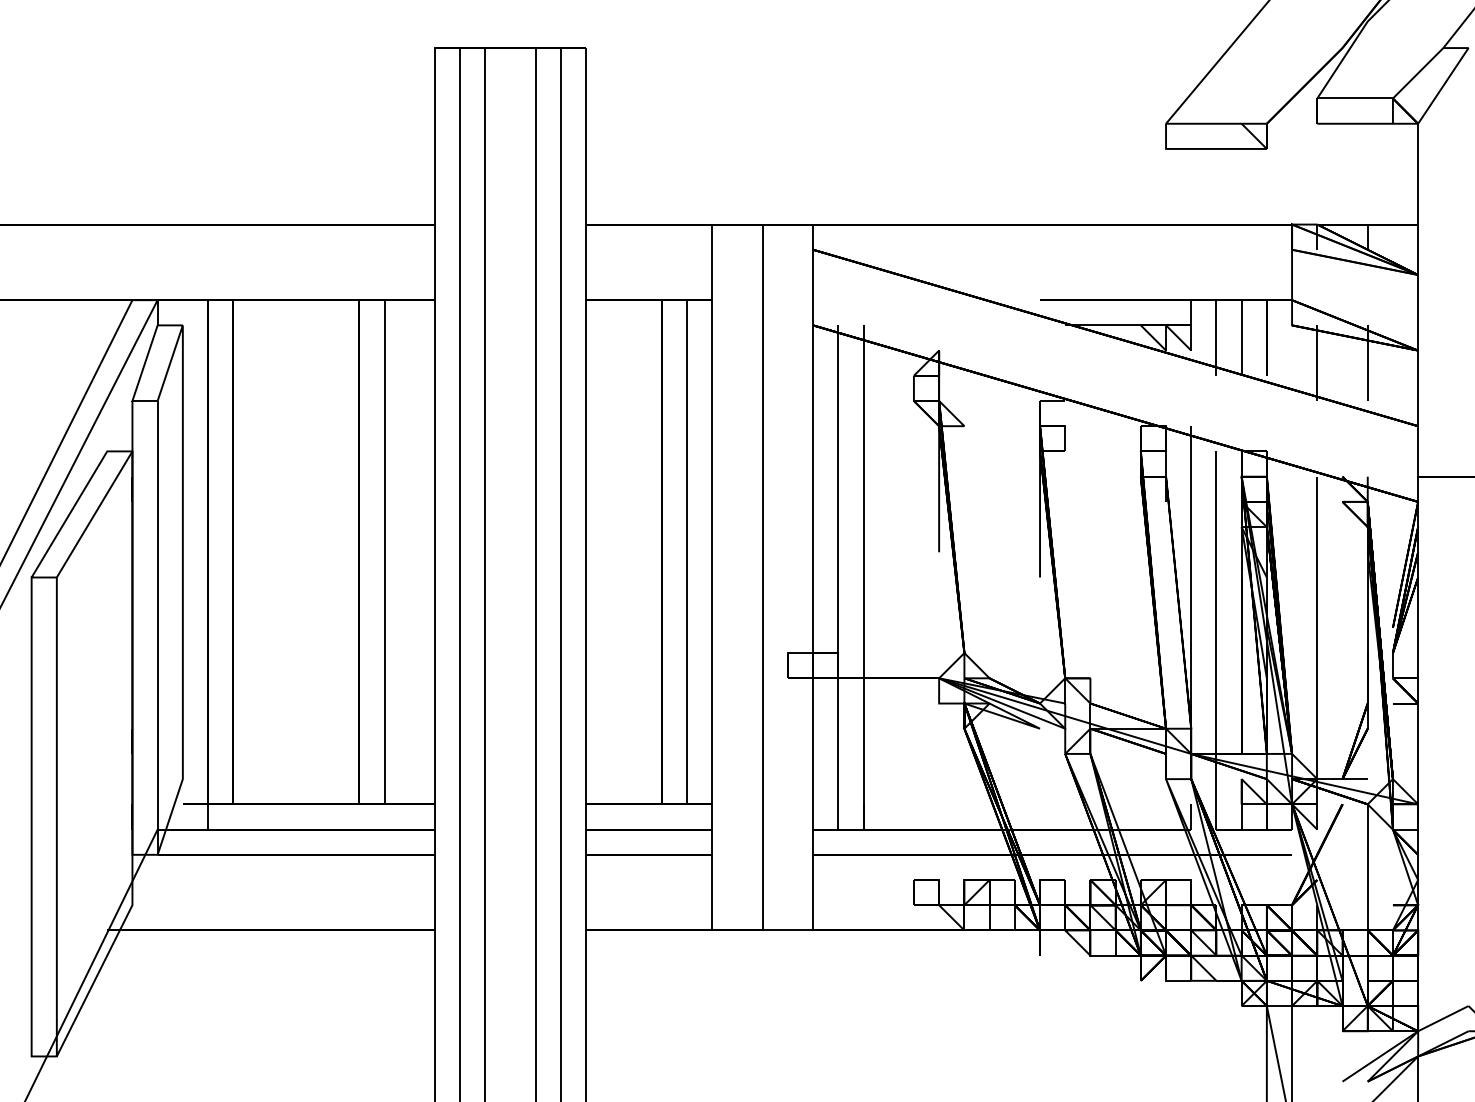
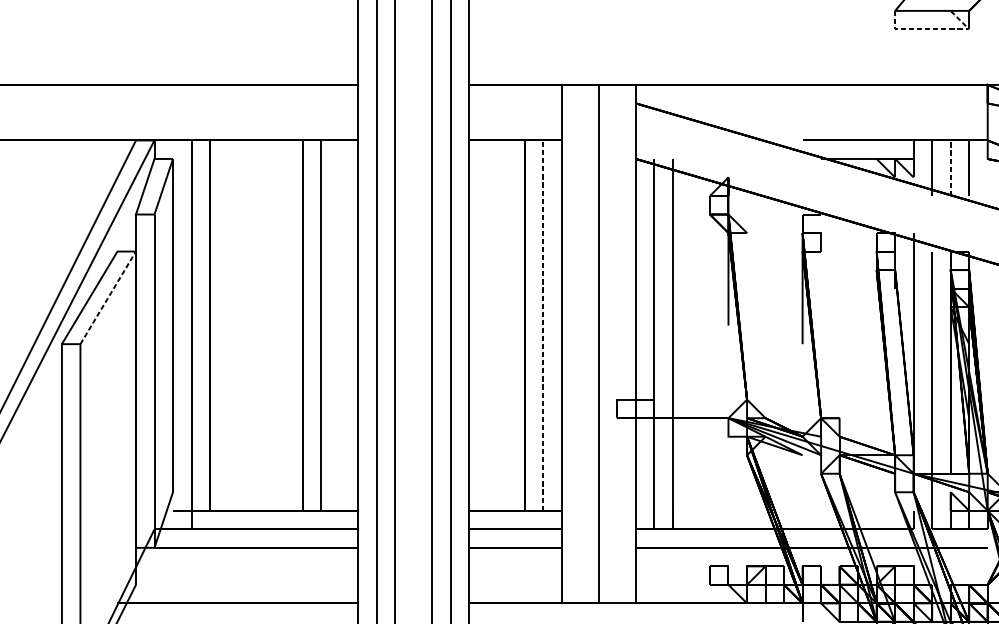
line: (1221, 148) -> (935, 29), solid -> dashed
line: (1241, 337) -> (950, 167), solid -> dashed
line: (94, 514) -> (108, 297), solid -> dashed
line: (687, 551) -> (543, 325), solid -> dashed

